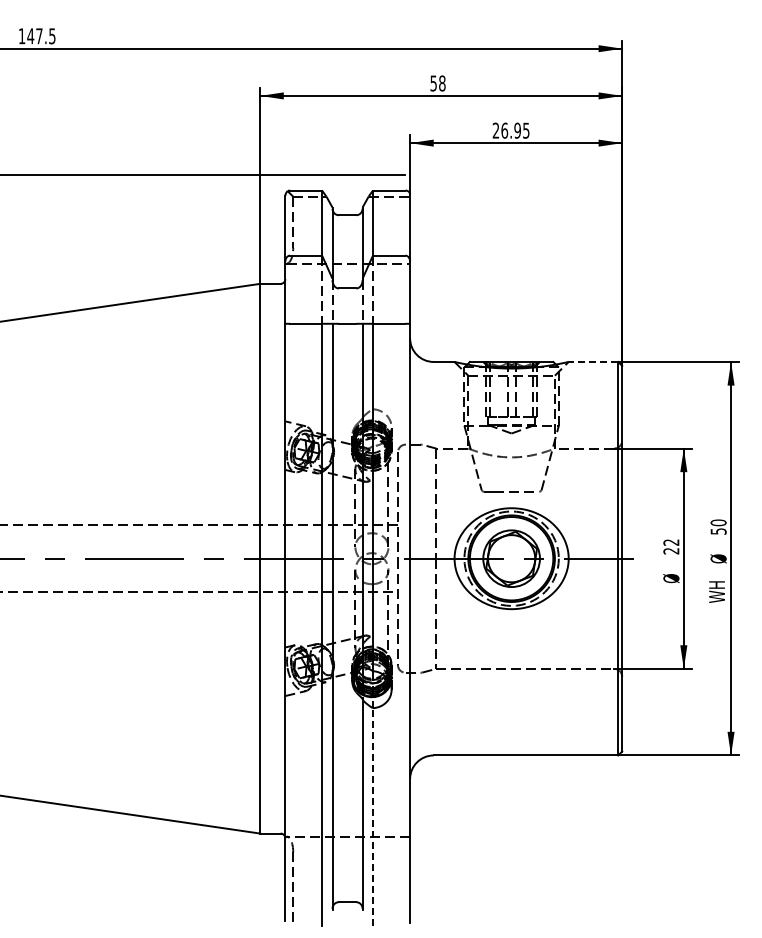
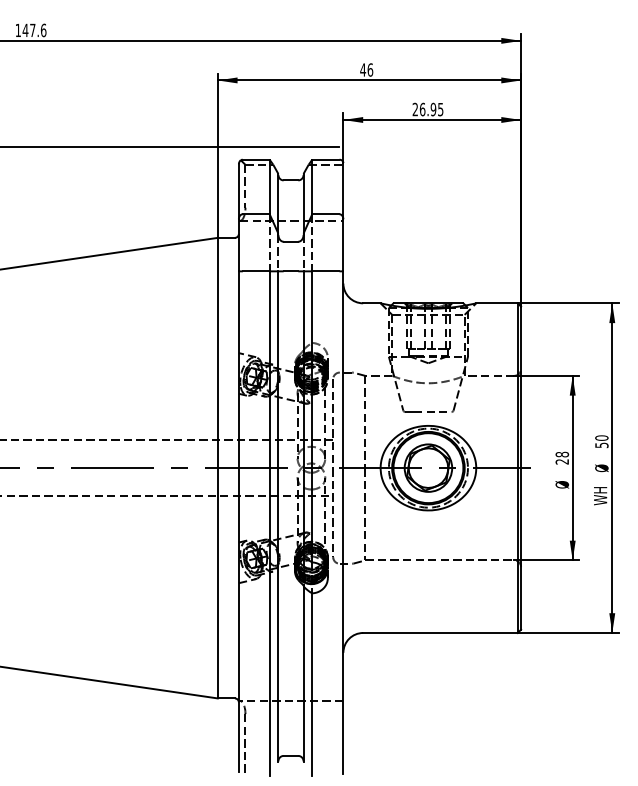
text: (52, 36) -> (43, 30), 147.5 -> 147.6
text: (437, 83) -> (366, 70), 58 -> 46
line: (592, 361) -> (496, 302), dashed -> solid
text: (671, 542) -> (562, 454), 22 -> 28
line: (372, 816) -> (311, 684), dashed -> solid

